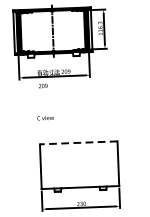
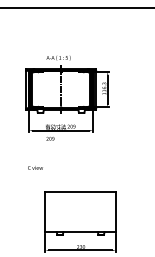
text: (45, 117) -> (35, 167), moved
line: (78, 142) -> (80, 191), dashed -> solid

